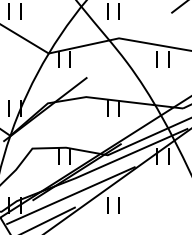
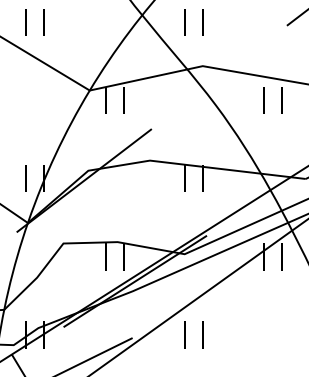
line: (70, 195) -> (124, 318), removed

